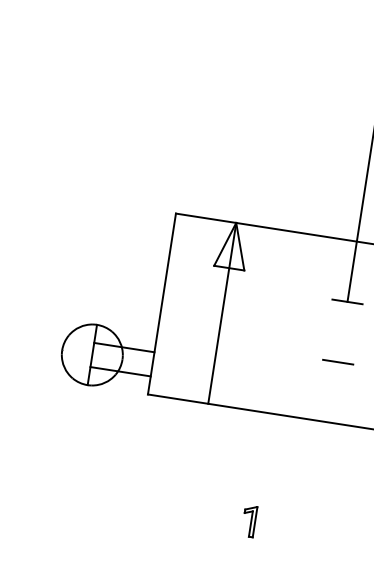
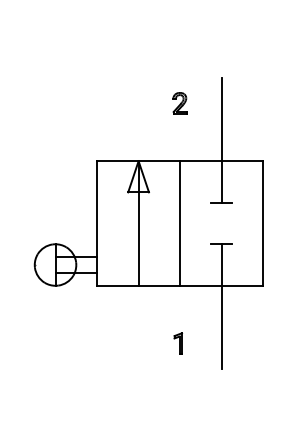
part: (308, 148) -> (179, 103), added
line: (283, 322) -> (180, 223), added
line: (323, 452) -> (221, 306), added
part: (247, 520) -> (177, 343), moved

